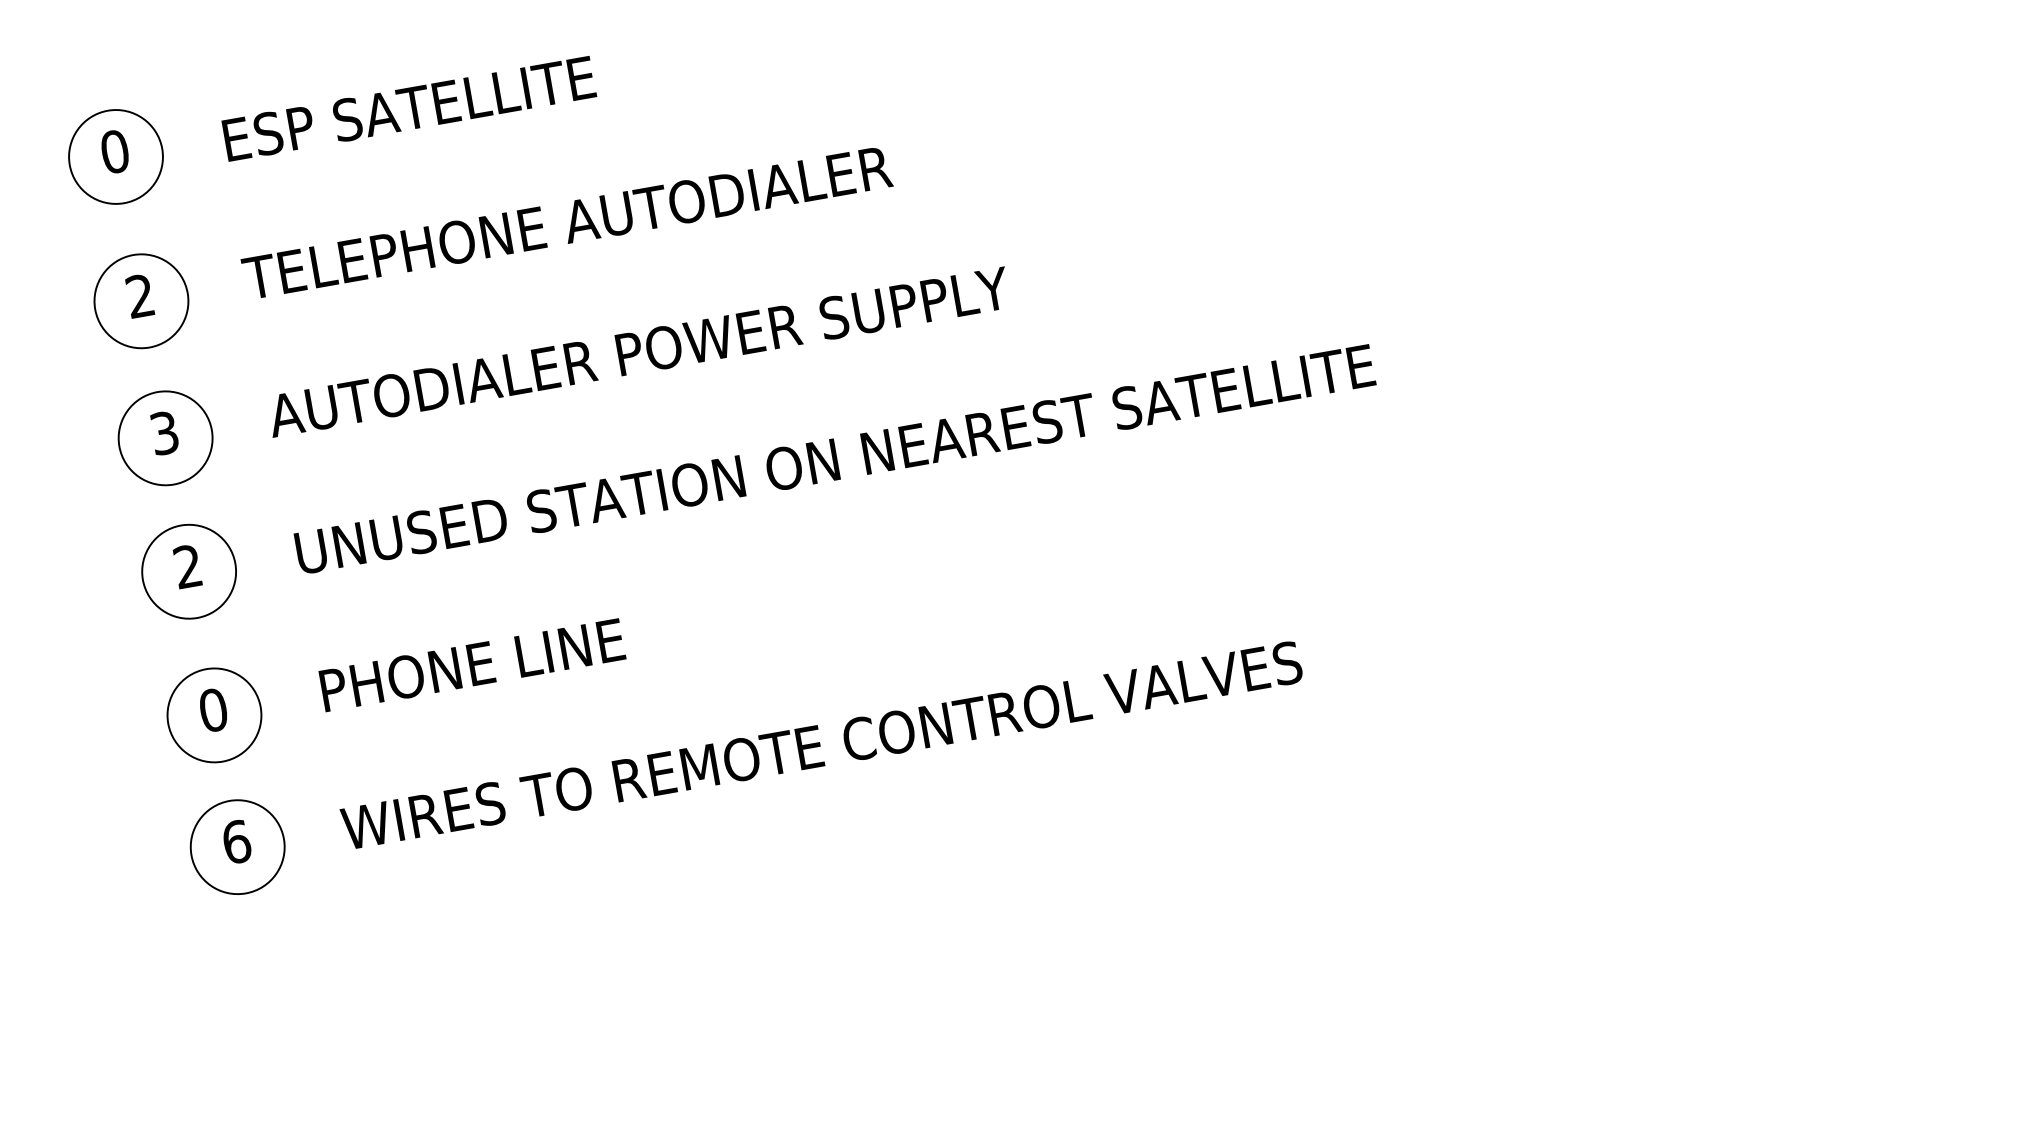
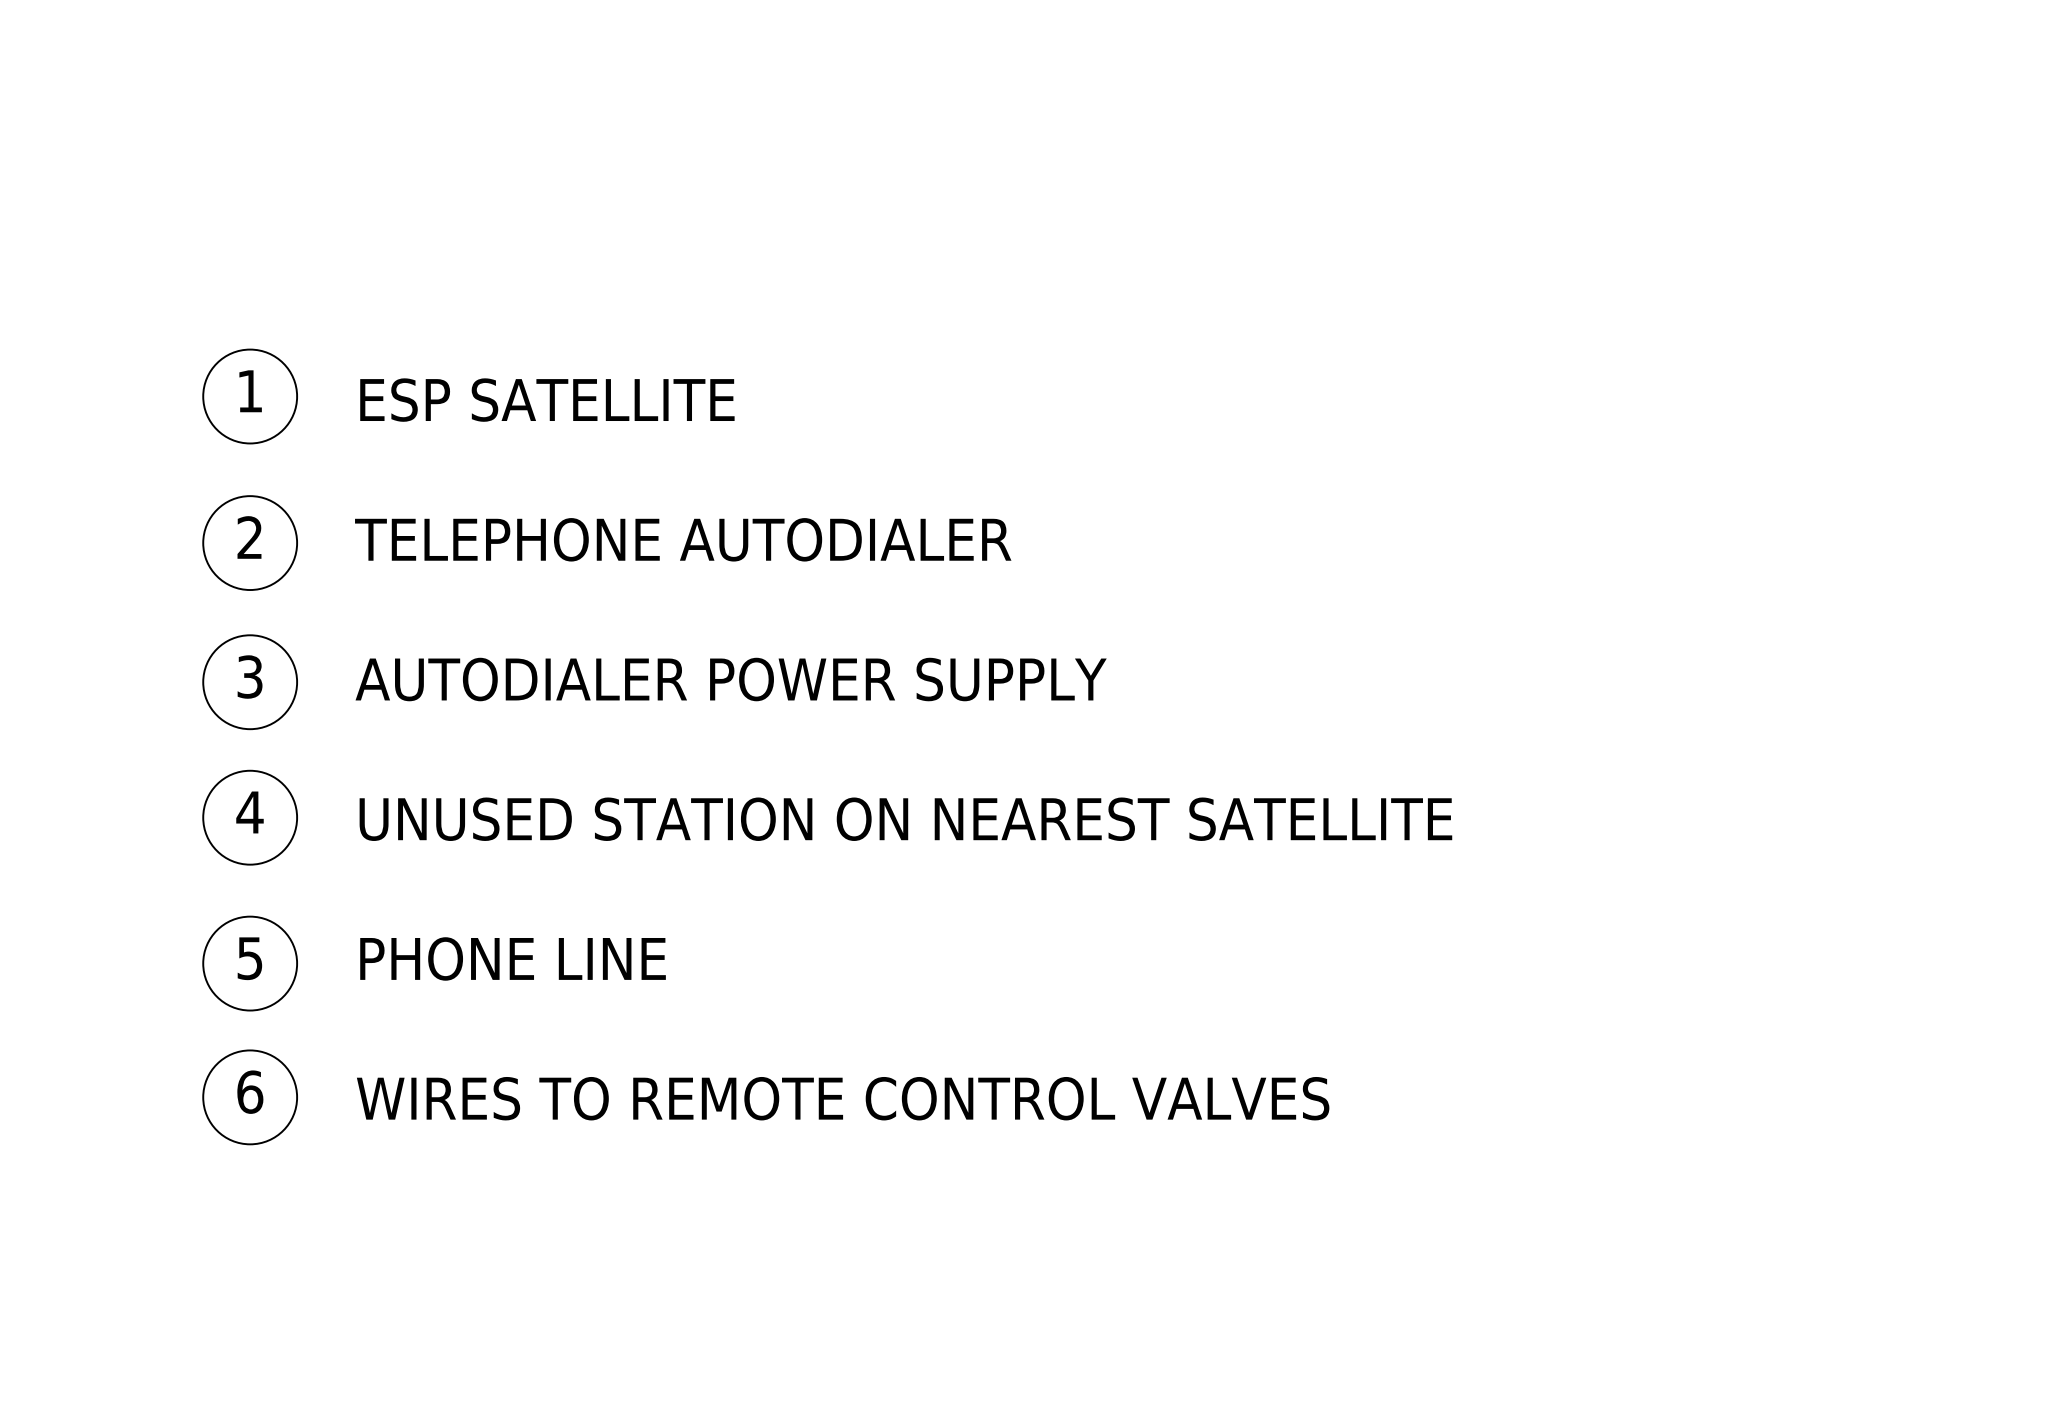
text: (115, 150) -> (250, 390), 0 -> 1
text: (187, 565) -> (249, 811), 2 -> 4
text: (213, 710) -> (250, 958), 0 -> 5

